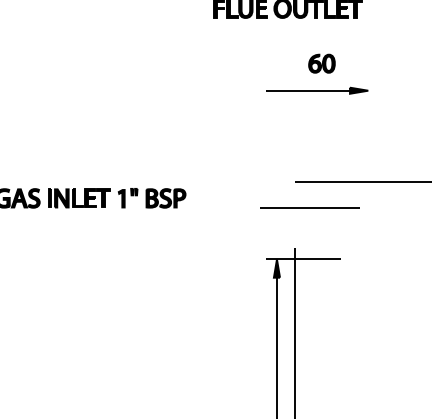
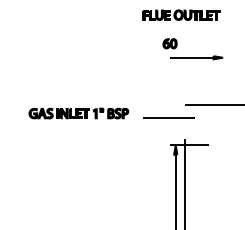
part: (320, 63) -> (169, 43), moved
line: (309, 205) -> (168, 117), moved

